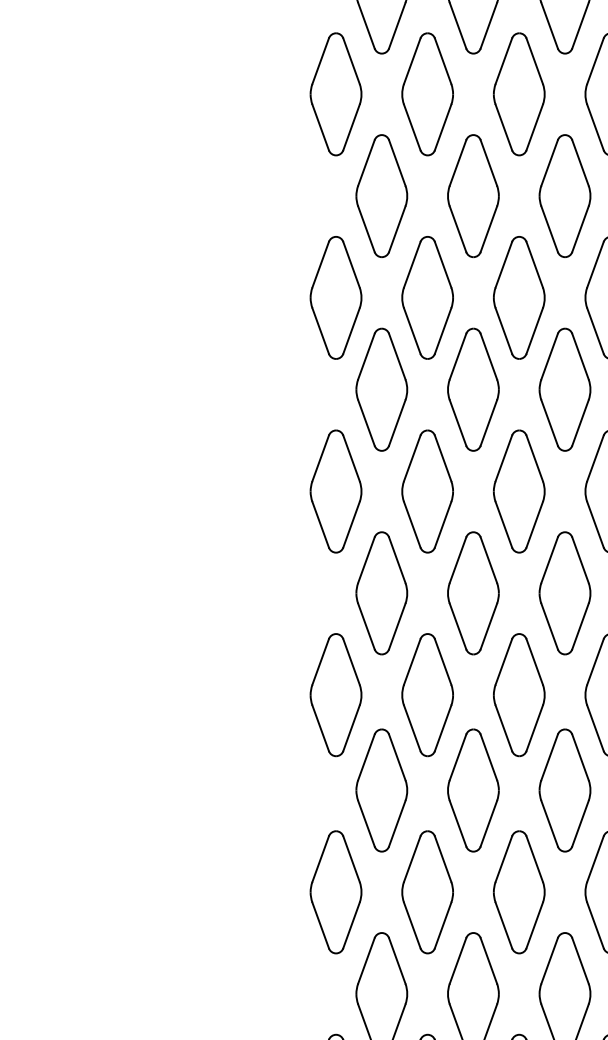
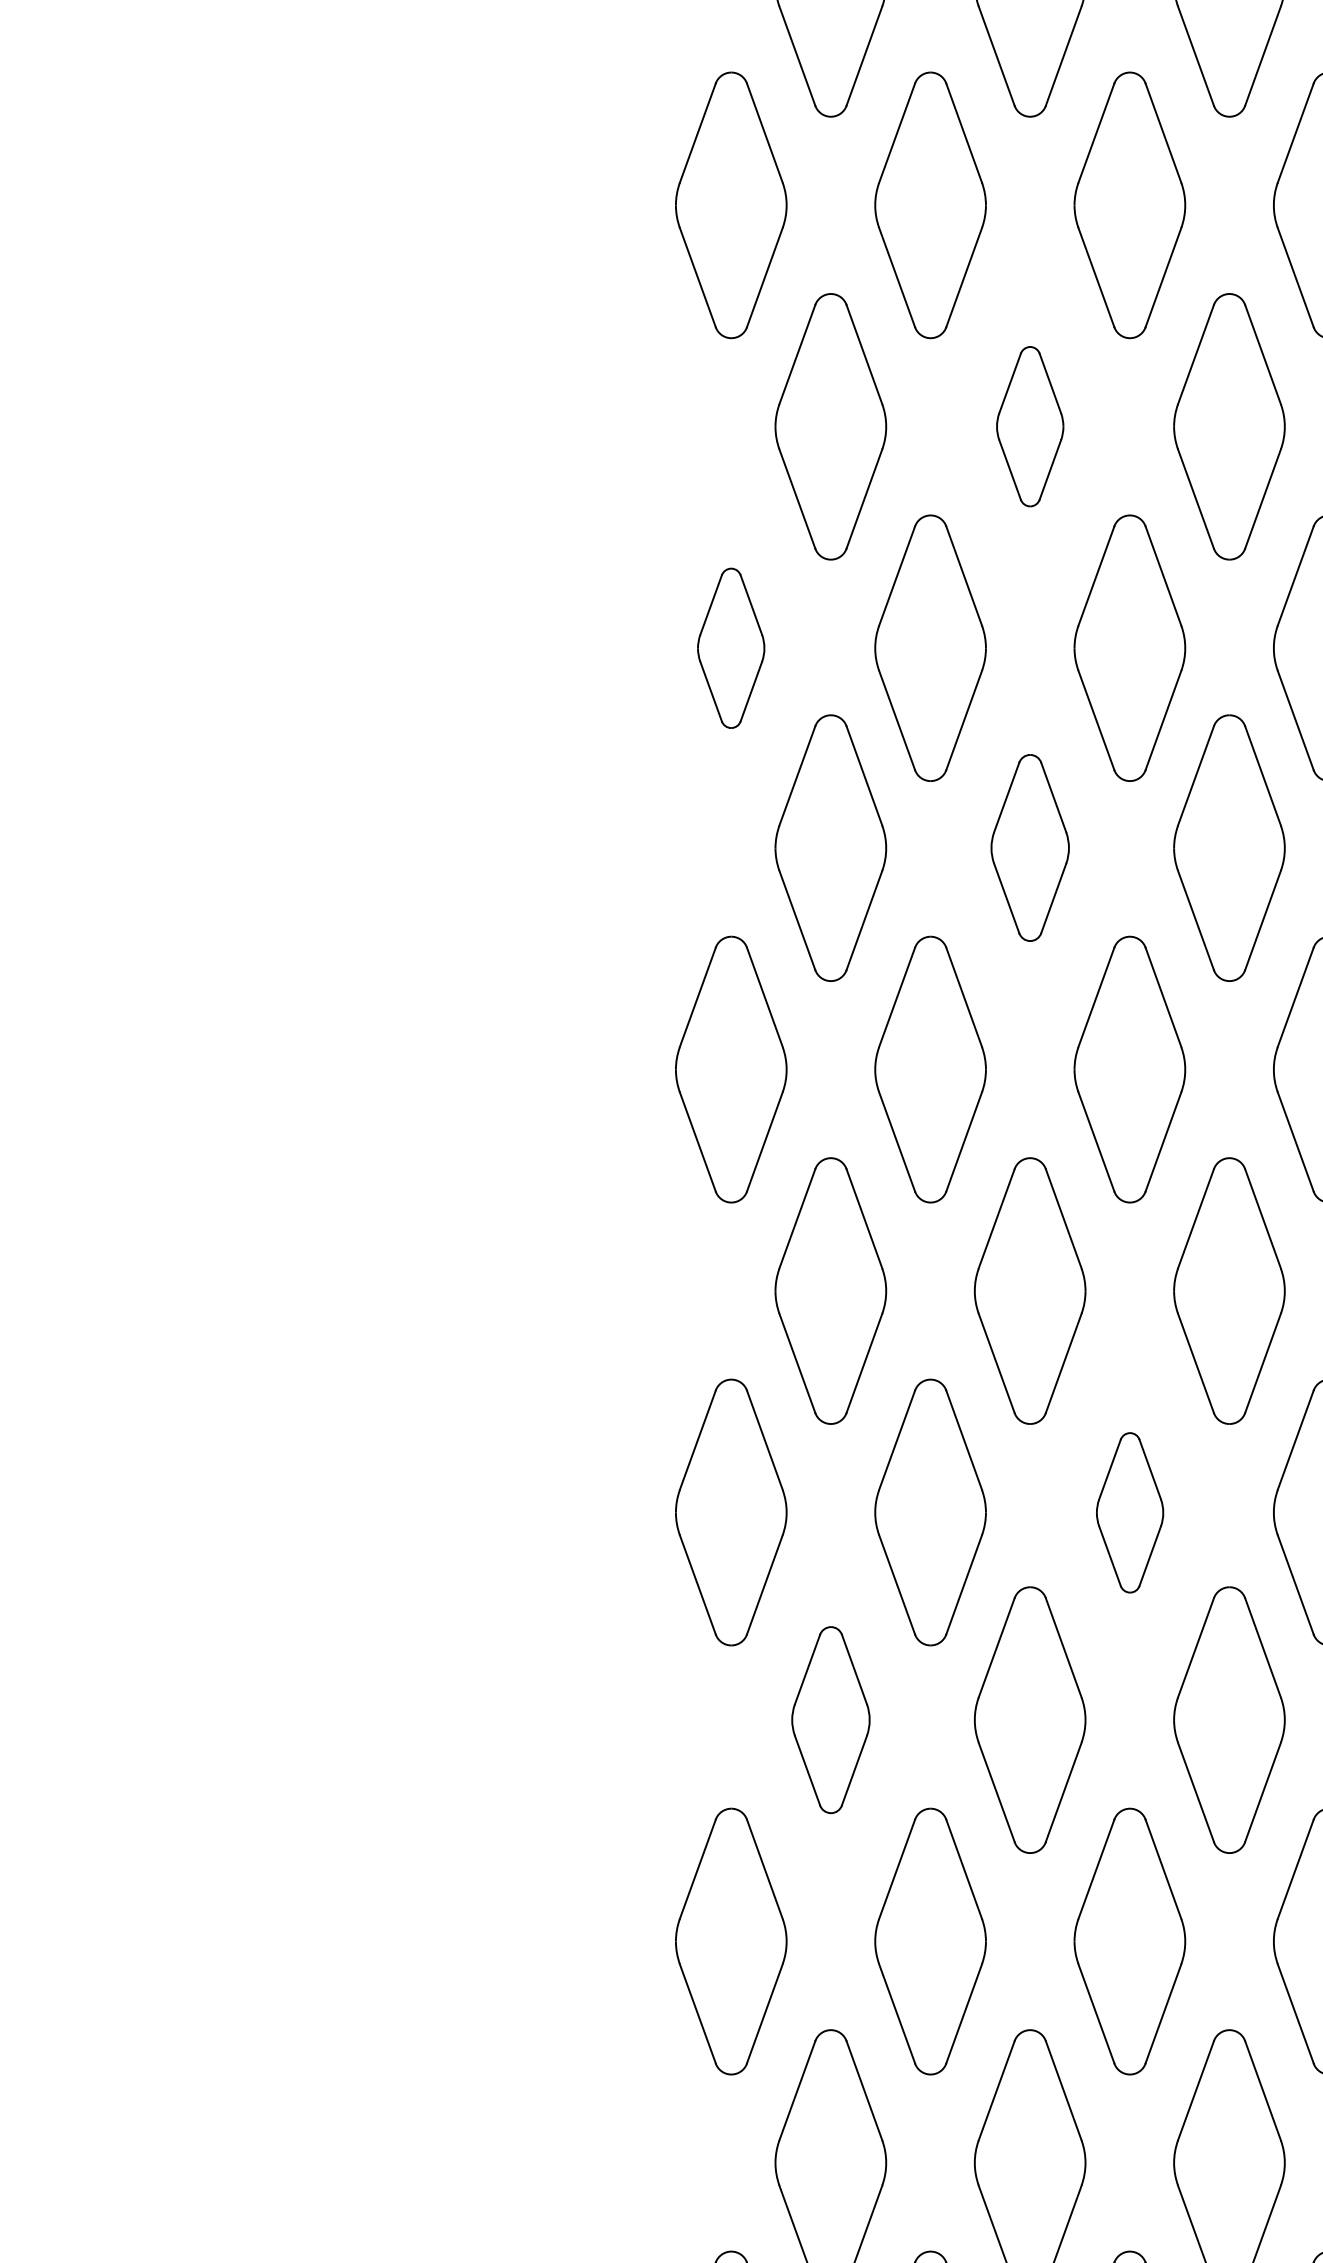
part: (473, 195) -> (1030, 425), size x0.6
part: (335, 297) -> (730, 647), size x0.6
part: (473, 389) -> (1030, 847), size x0.7
part: (519, 695) -> (1130, 1513), size x0.6
part: (381, 790) -> (830, 1720), size x0.7

